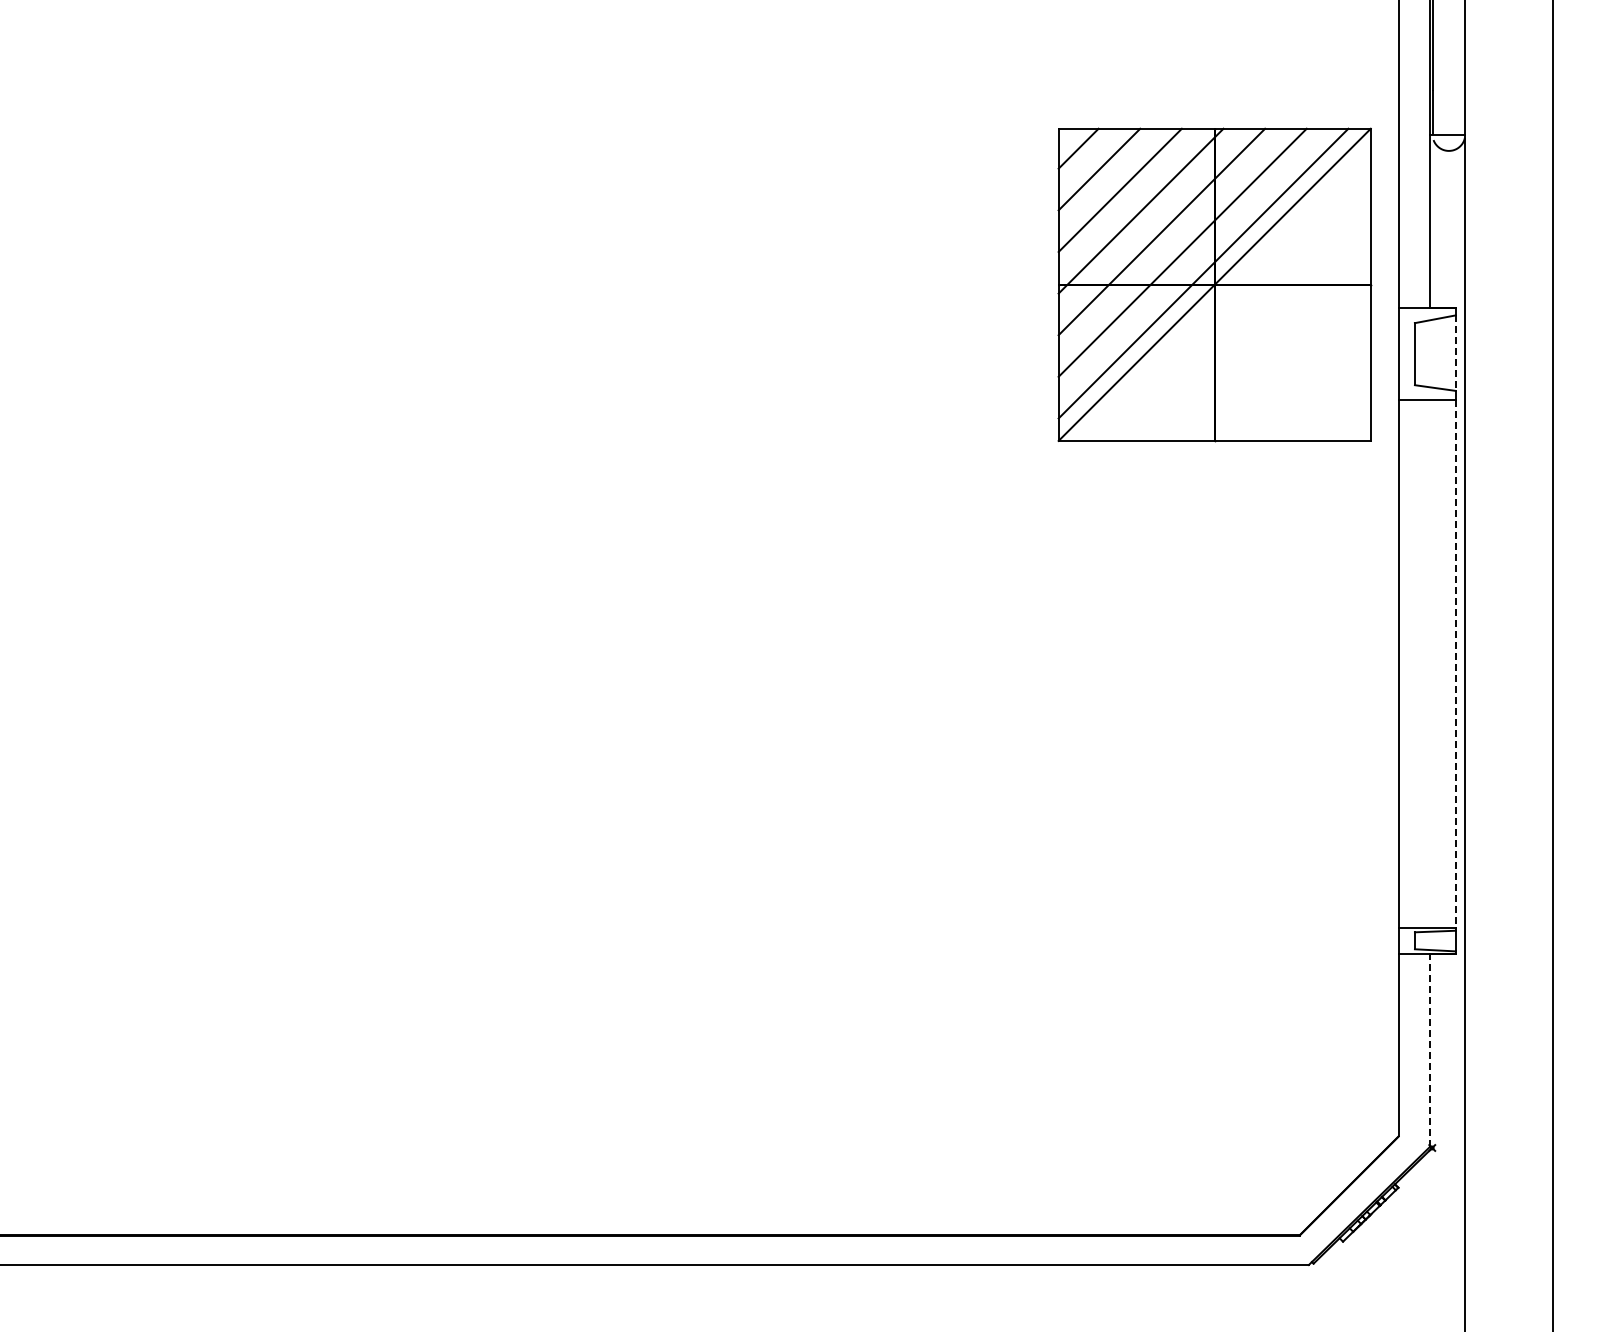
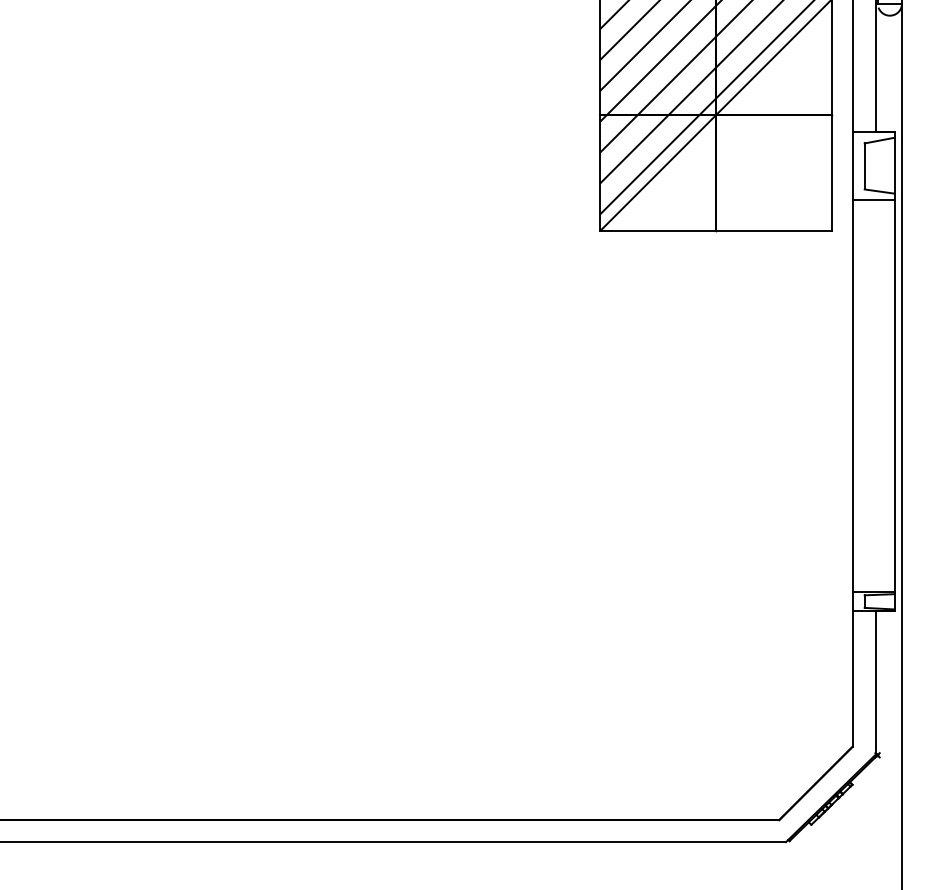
line: (1455, 352) -> (894, 165), dashed -> solid
line: (1455, 664) -> (894, 396), dashed -> solid
line: (1429, 1050) -> (875, 682), dashed -> solid

